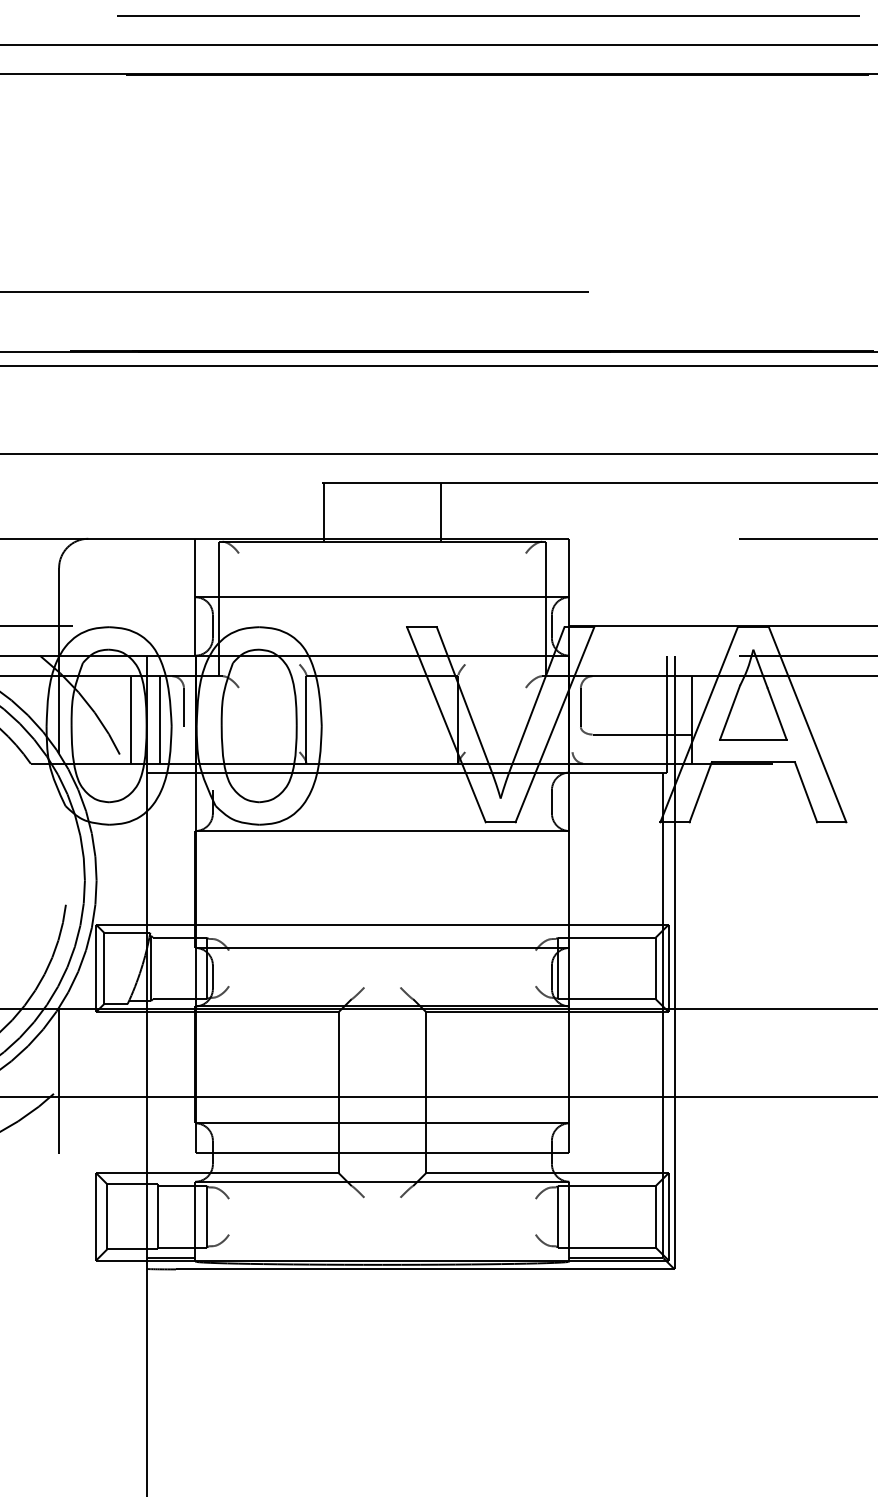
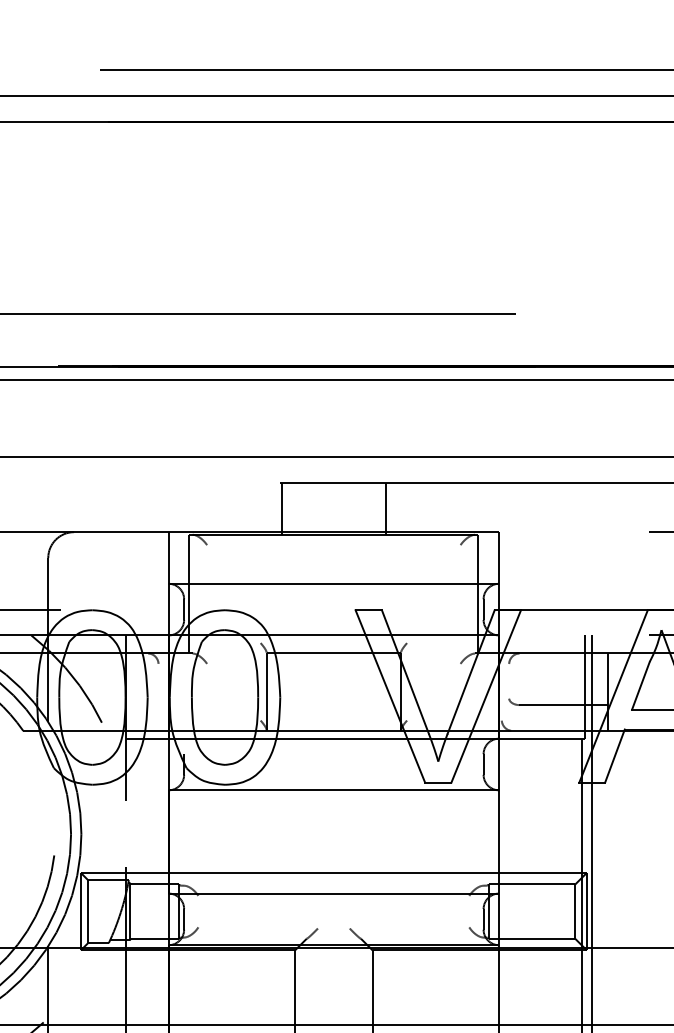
line: (184, 707) -> (159, 681), removed
line: (580, 707) -> (508, 681), removed
line: (131, 719) -> (112, 691), removed
line: (160, 719) -> (137, 691), removed
line: (146, 880) -> (125, 833), removed

